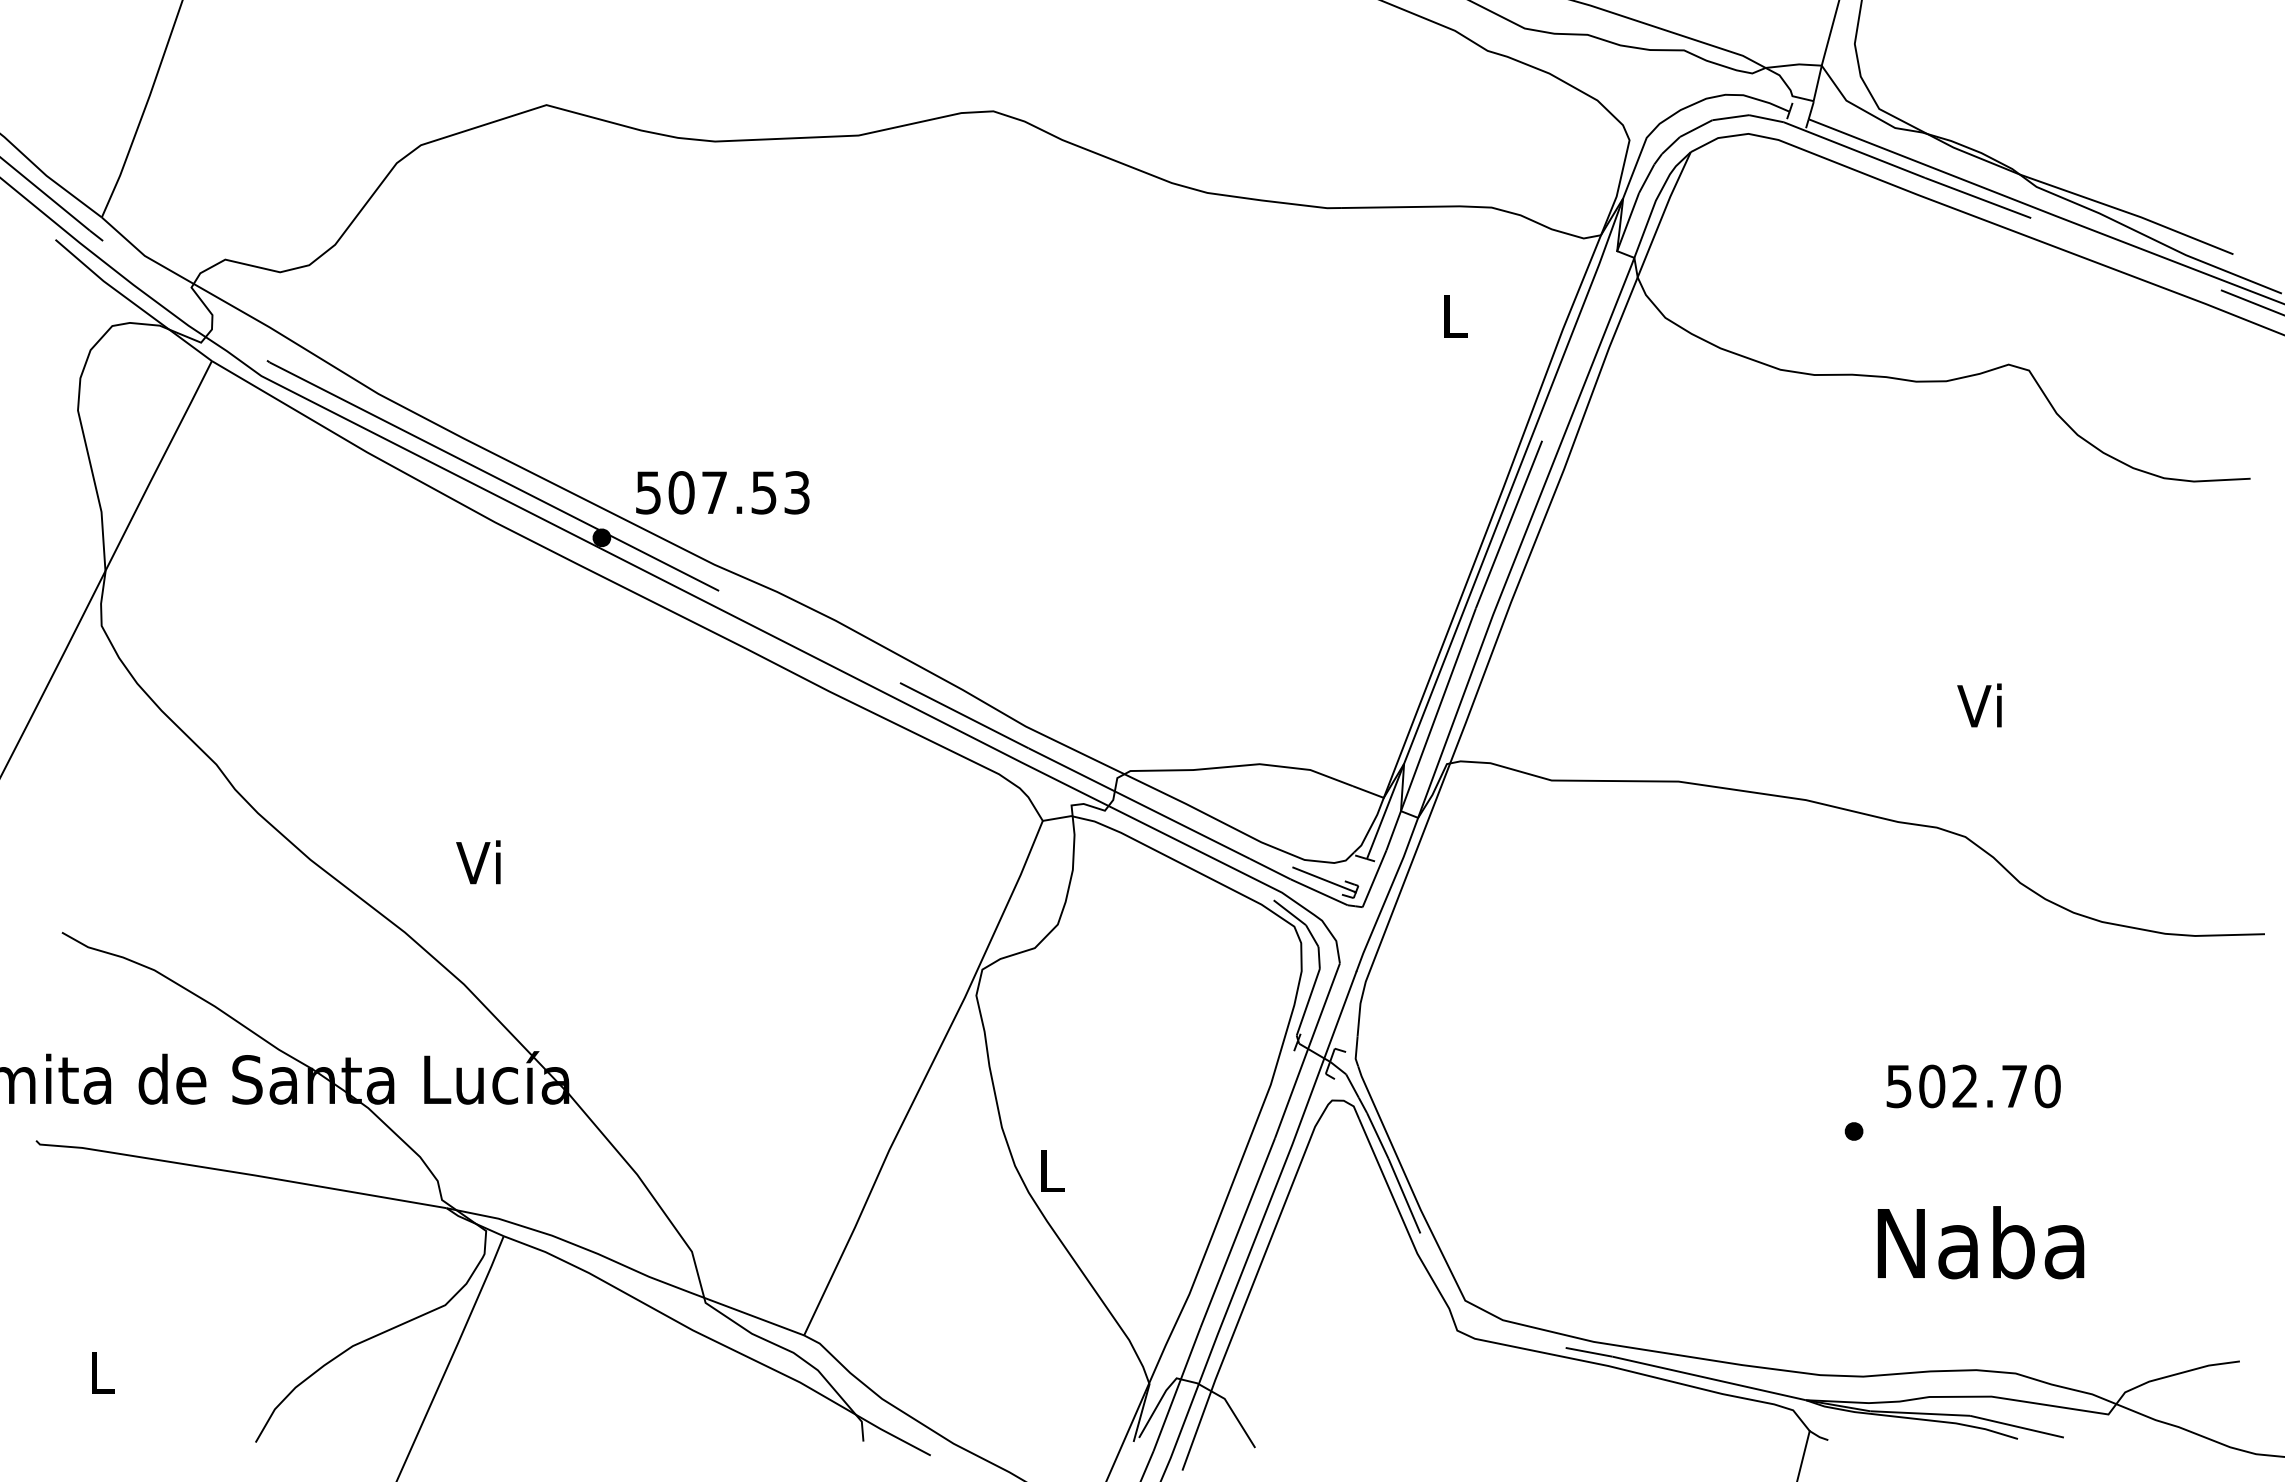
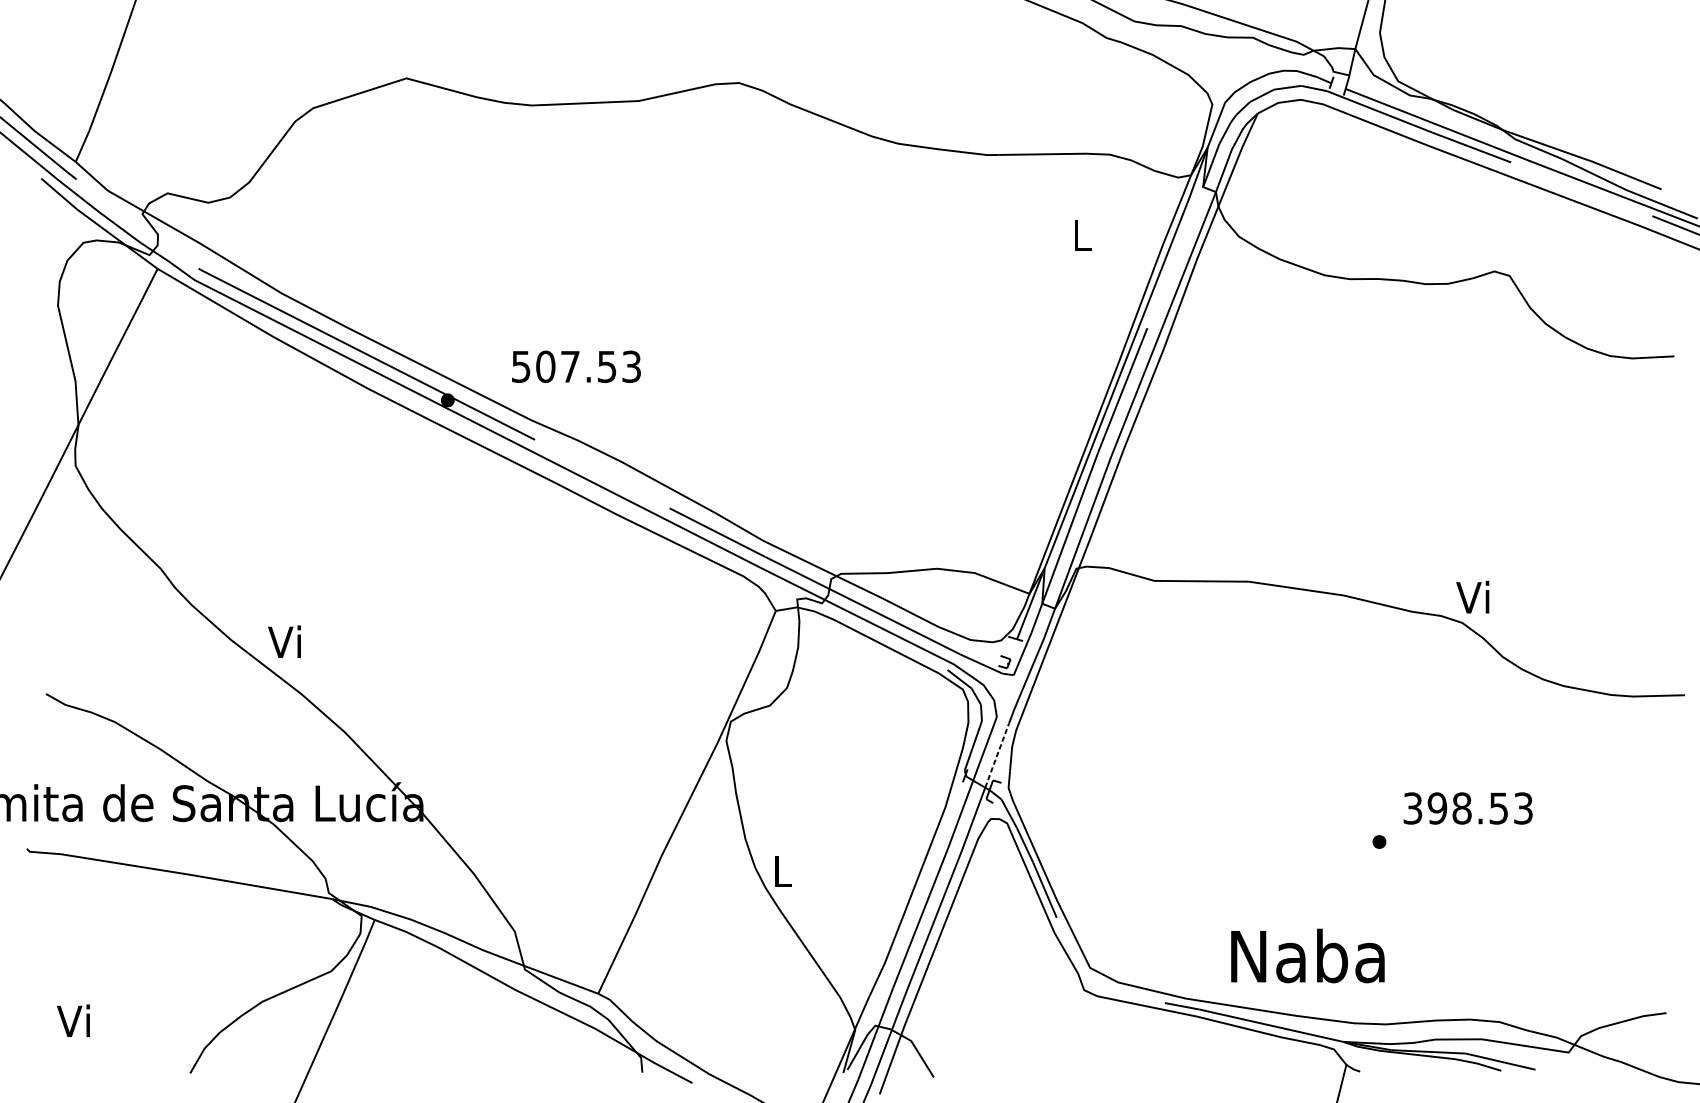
text: (722, 492) -> (576, 366), moved
text: (1979, 705) -> (1472, 597), moved
text: (478, 862) -> (284, 641), moved
line: (1323, 879) -> (984, 654), removed
line: (1340, 1014) -> (997, 754), solid -> dashed
text: (1973, 1086) -> (1468, 808), 502.70 -> 398.53
text: (1980, 1242) -> (1307, 955), moved
text: (98, 1371) -> (73, 1020), L -> Vi

